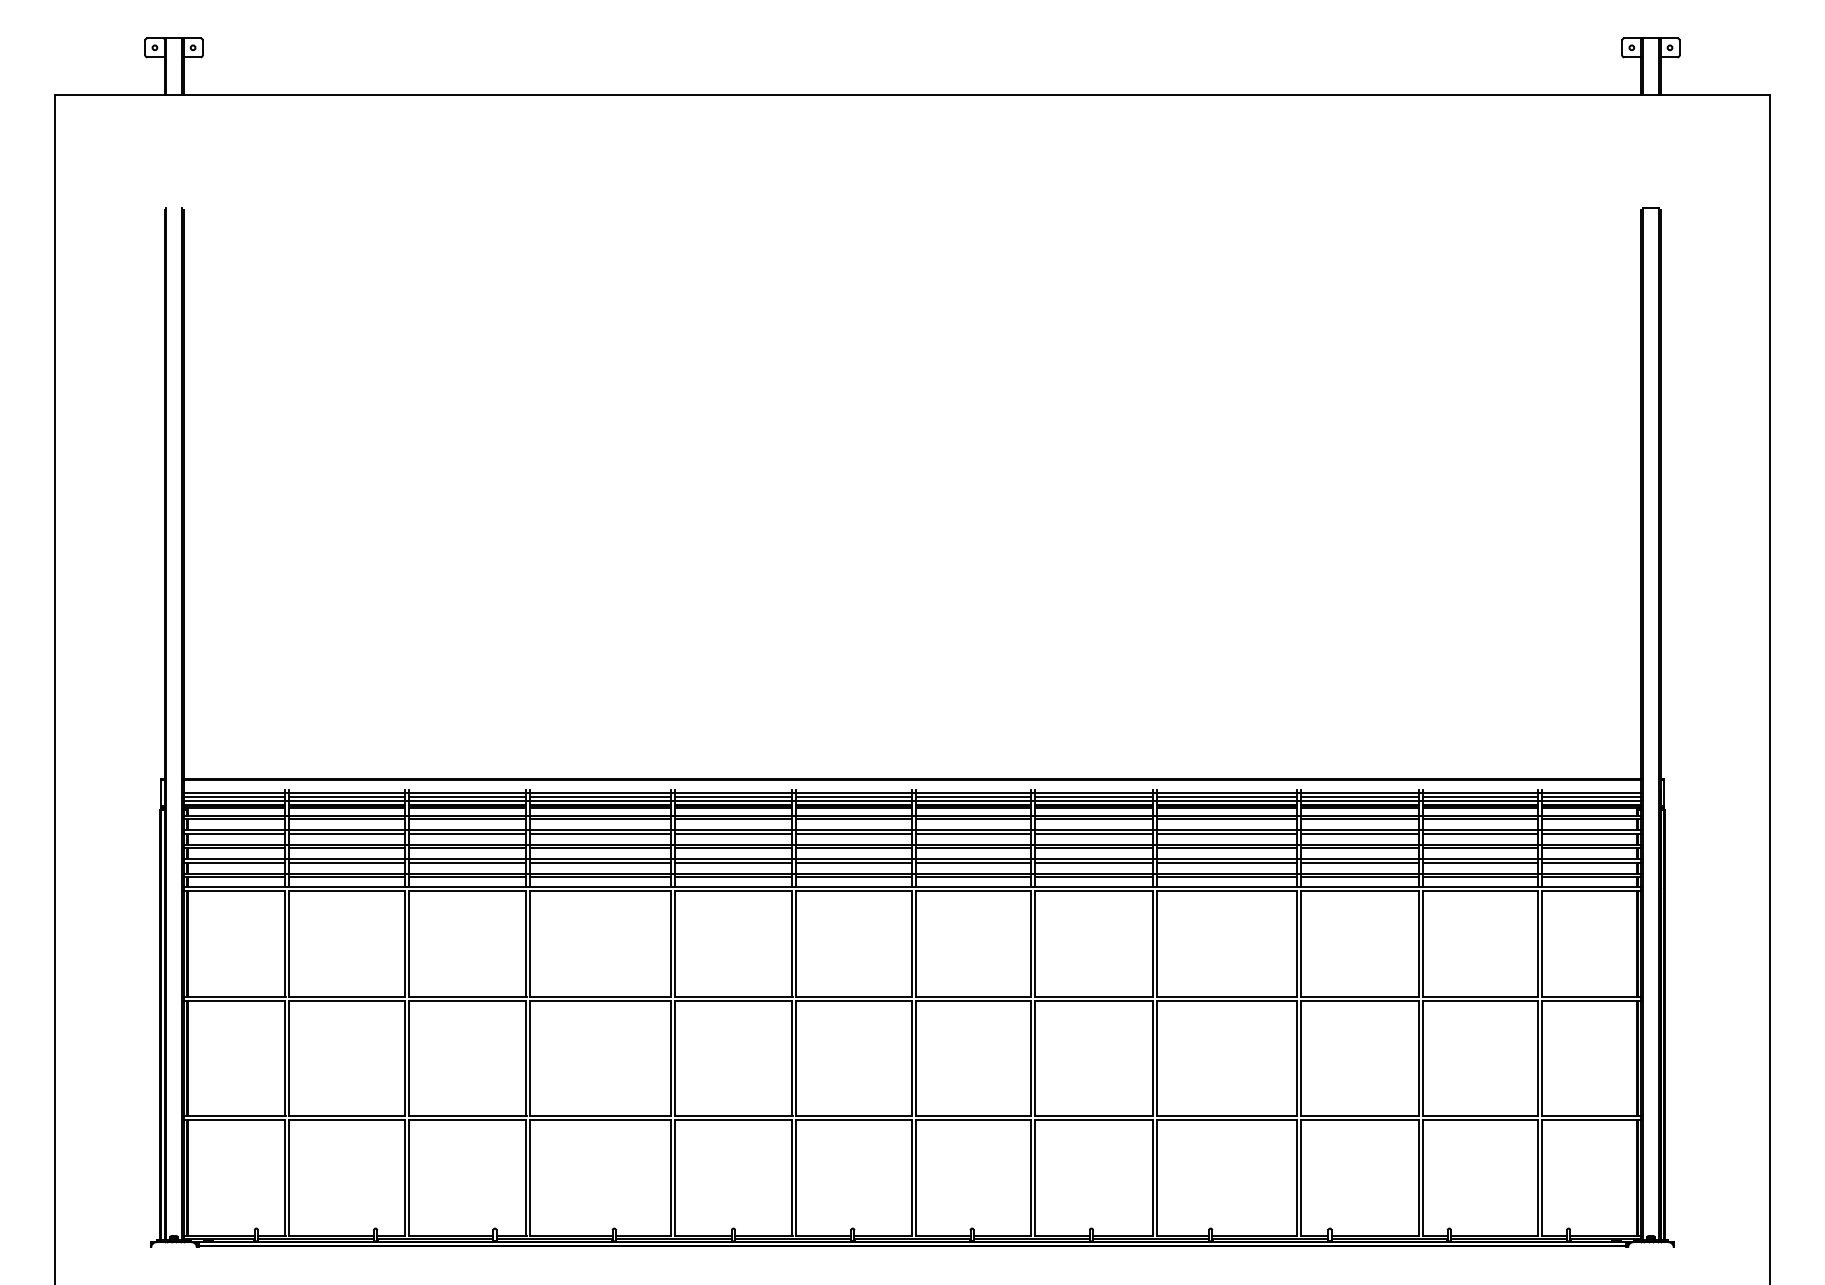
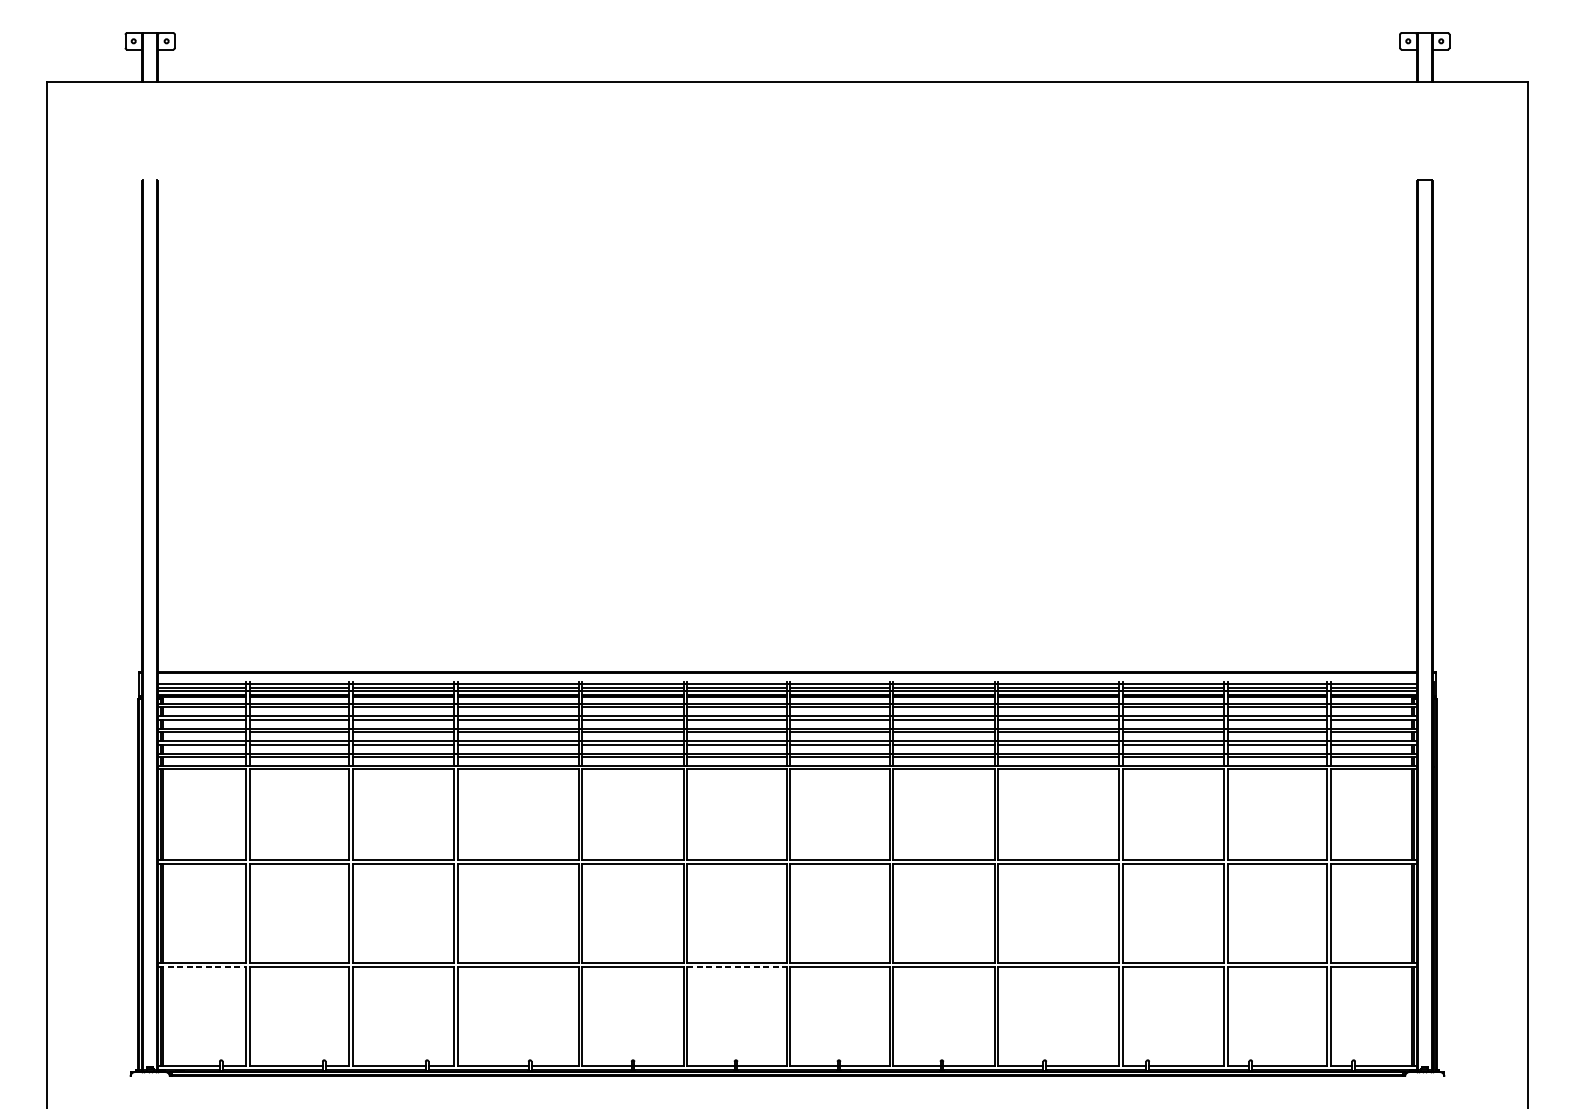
line: (234, 1120) -> (202, 967), solid -> dashed
line: (854, 1120) -> (737, 967), solid -> dashed

